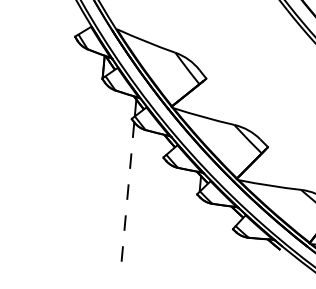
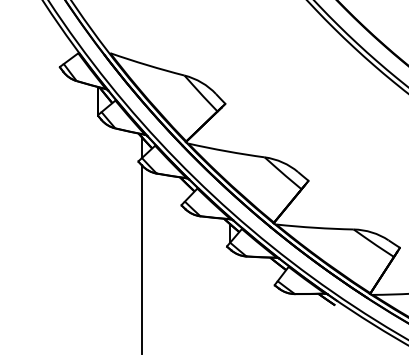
line: (126, 199) -> (141, 260), dashed -> solid

